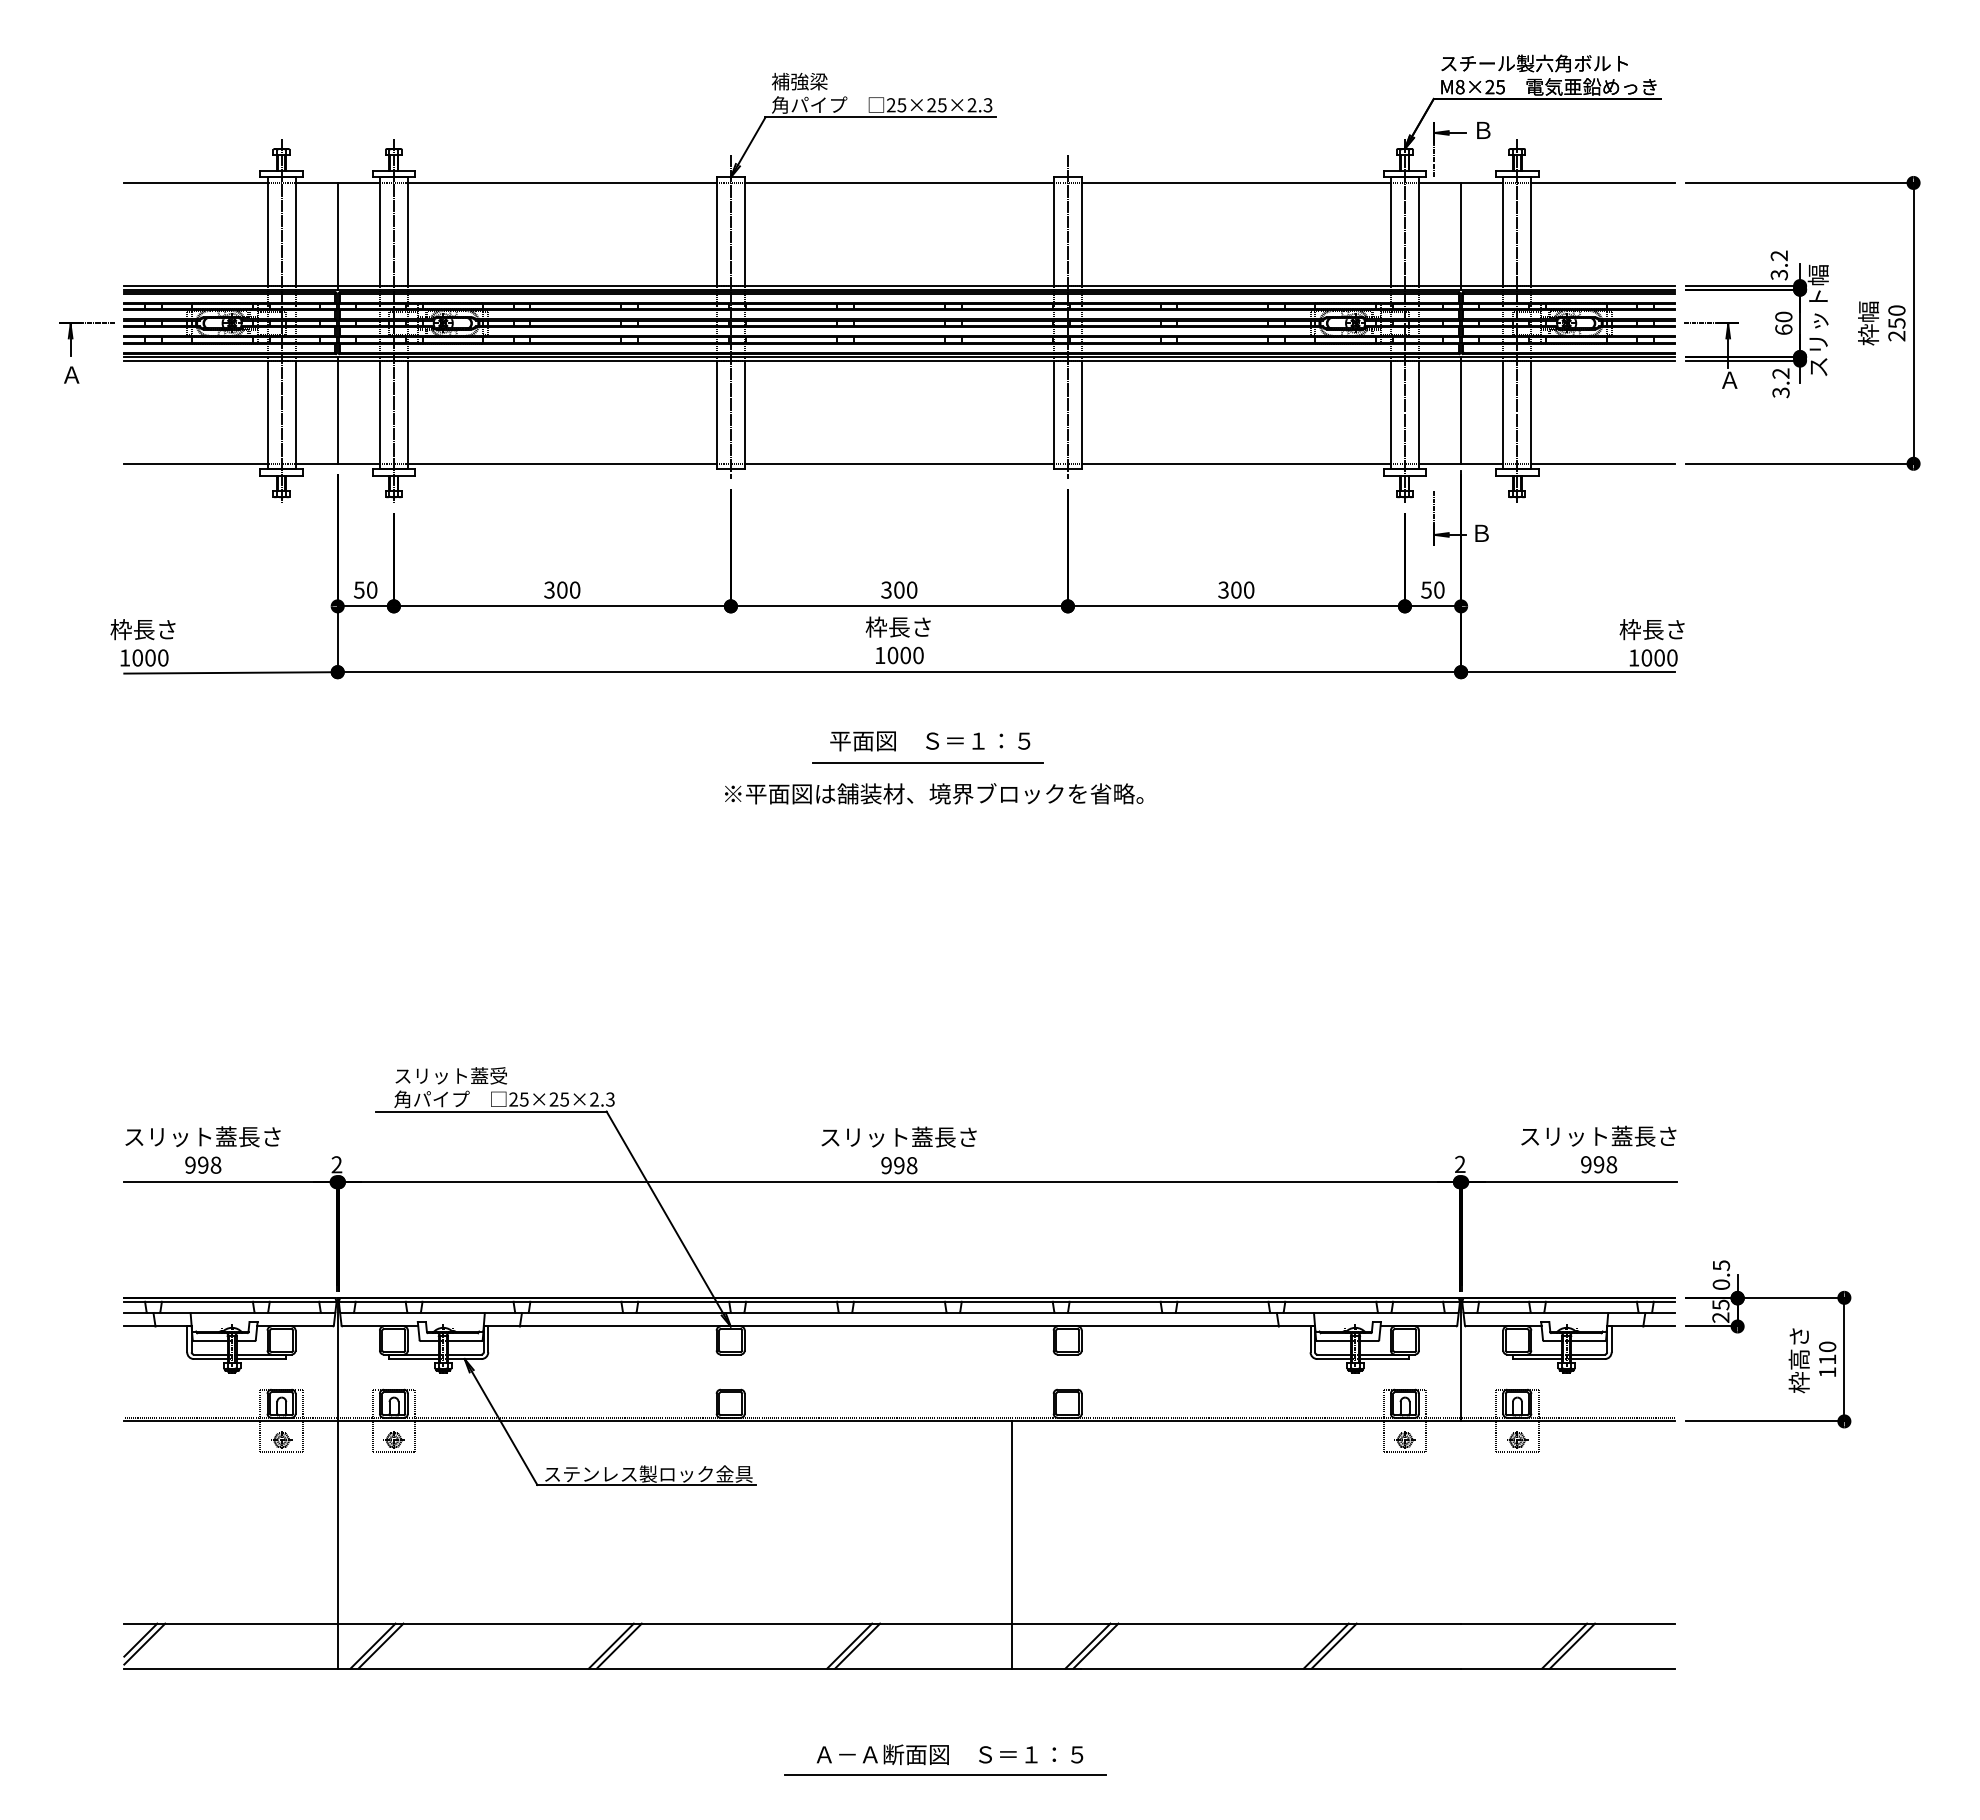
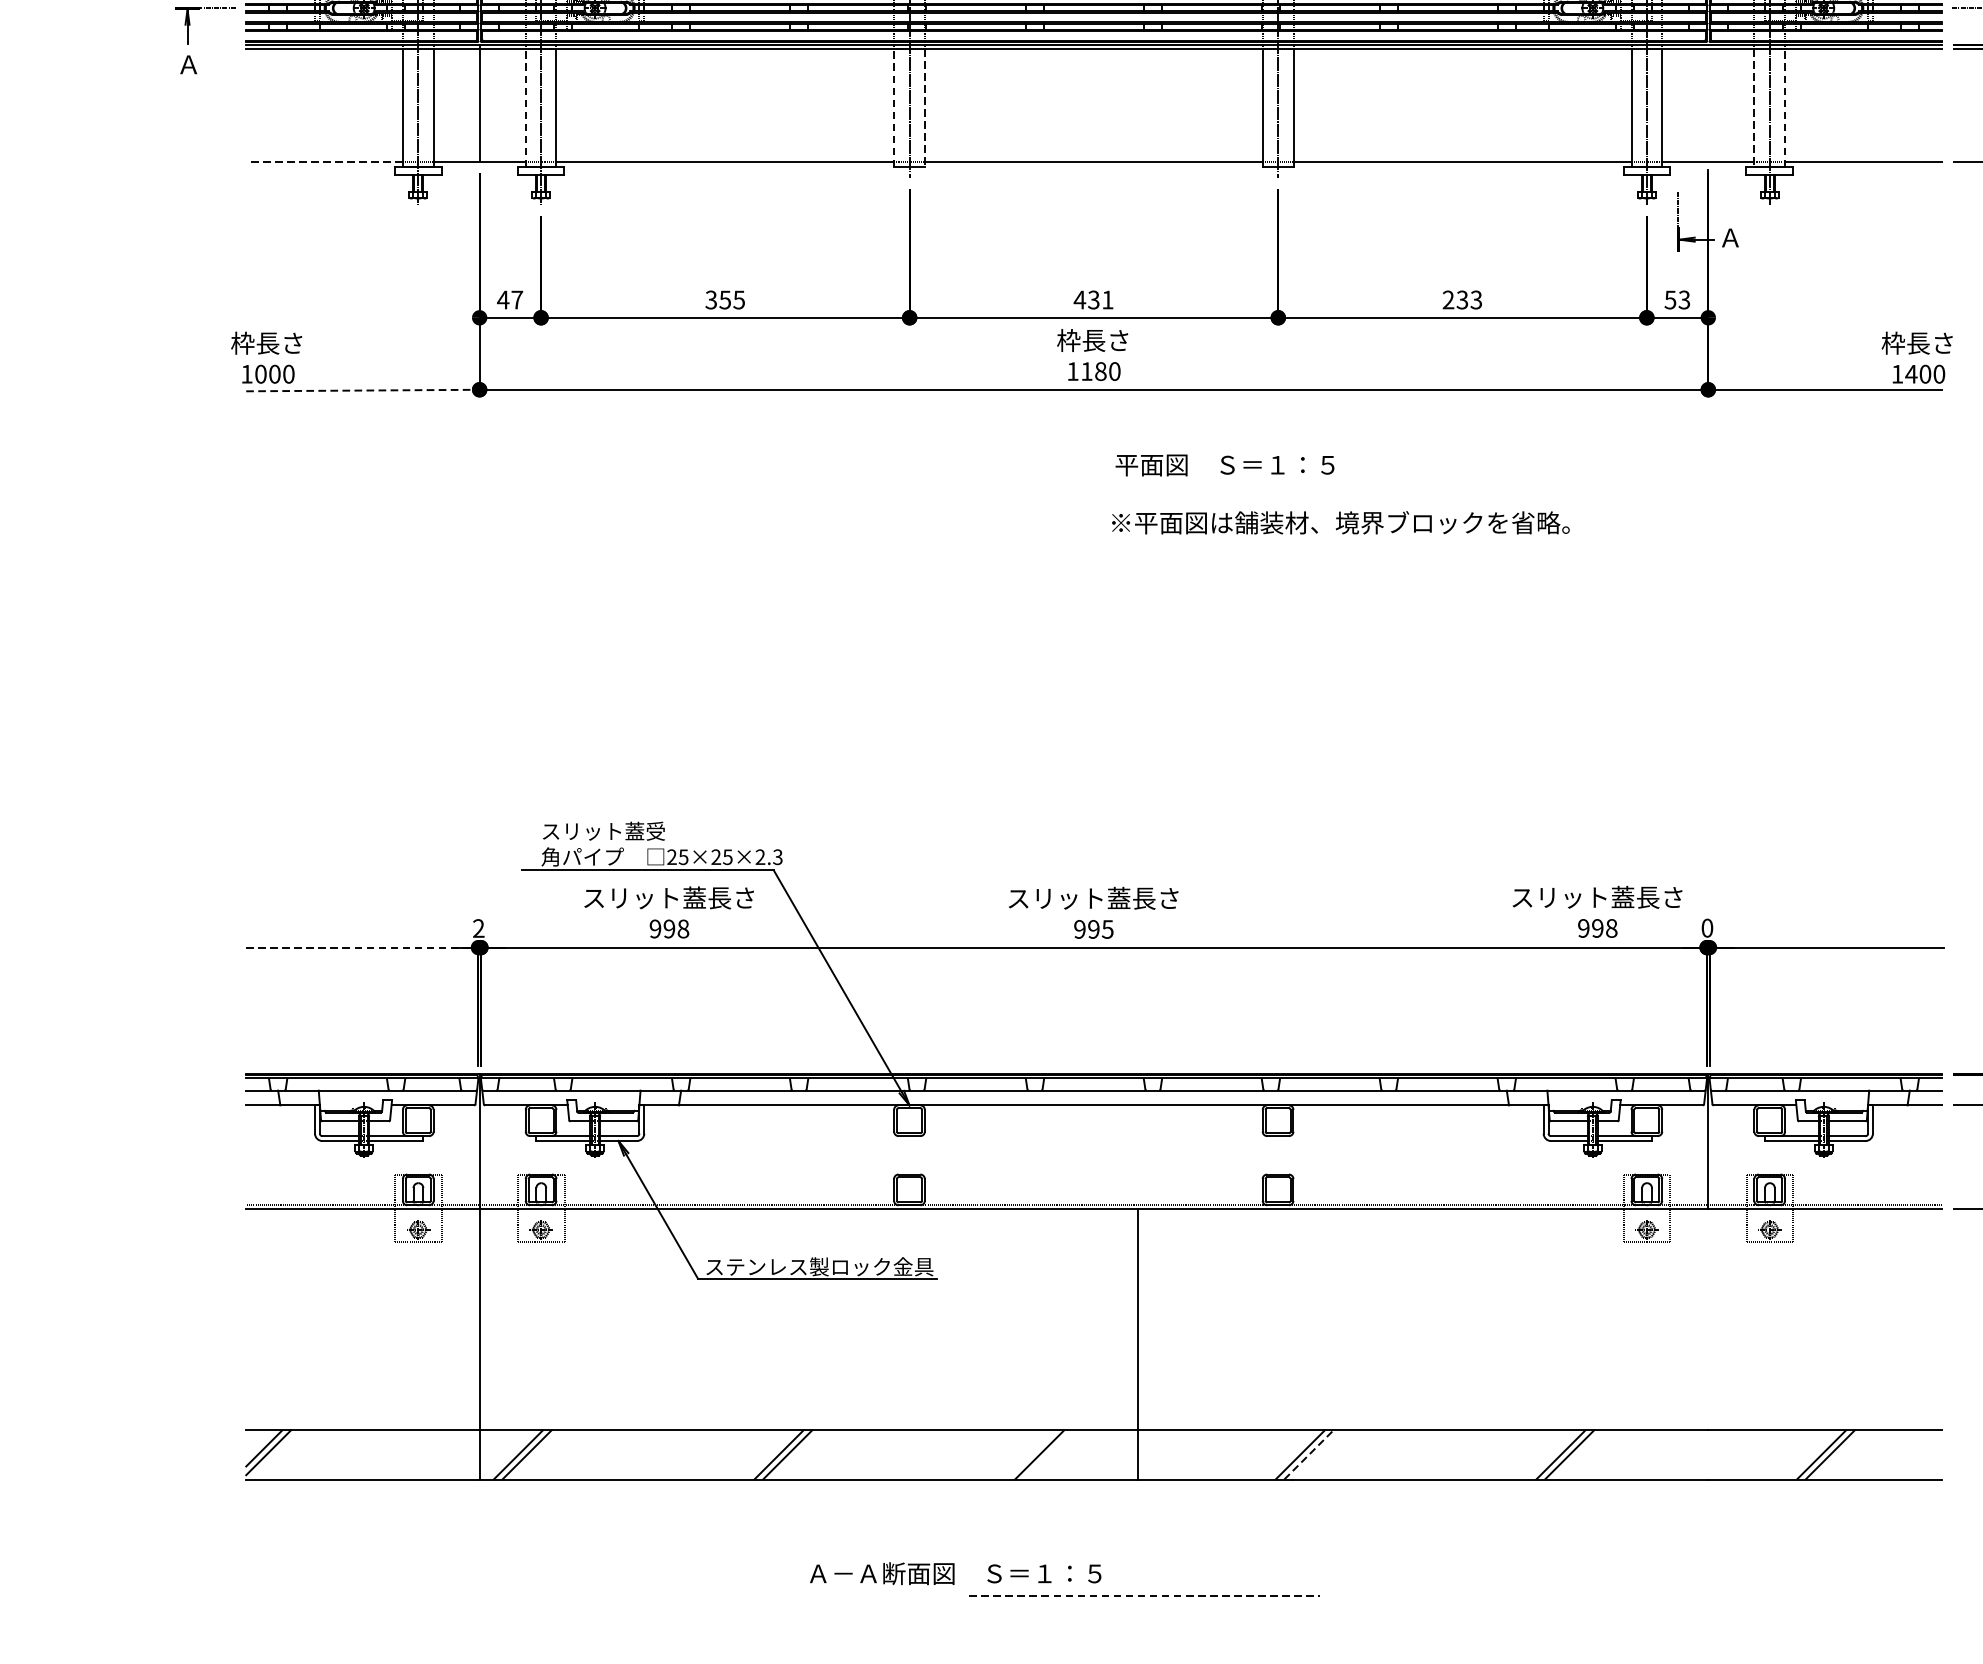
line: (1461, 410) -> (1708, 103), removed
line: (379, 414) -> (525, 107), solid -> dashed
line: (716, 414) -> (893, 107), solid -> dashed
line: (1531, 414) -> (1785, 107), solid -> dashed
line: (744, 415) -> (924, 109), solid -> dashed
line: (1503, 415) -> (1754, 109), solid -> dashed
line: (195, 463) -> (324, 161), solid -> dashed
text: (1481, 532) -> (1730, 237), Ｂ -> Ａ
text: (365, 589) -> (510, 299), 50 -> 47
text: (568, 589) -> (732, 299), 300 -> 355
text: (898, 589) -> (1092, 299), 300 -> 431
text: (1236, 589) -> (1462, 299), 300 -> 233
text: (1438, 589) -> (1683, 299), 50 -> 53
text: (899, 655) -> (1094, 371), 1000 -> 1180
text: (1646, 657) -> (1911, 373), 1000 -> 1400
line: (231, 672) -> (363, 390), solid -> dashed
text: (930, 741) -> (1225, 465), moved
line: (927, 762) -> (1124, 488), removed
text: (934, 793) -> (1341, 522), moved
text: (202, 1149) -> (668, 911), moved
text: (1598, 1149) -> (1597, 911), moved
text: (1460, 1164) -> (1707, 928), 2 -> 0
text: (911, 1165) -> (1107, 929), 998 -> 995
line: (231, 1182) -> (363, 947), solid -> dashed
line: (1011, 1544) -> (1137, 1343), moved
line: (857, 1645) -> (1048, 1454), removed
line: (1095, 1646) -> (1308, 1455), solid -> dashed
text: (950, 1754) -> (956, 1573), moved
line: (946, 1775) -> (1145, 1596), solid -> dashed

